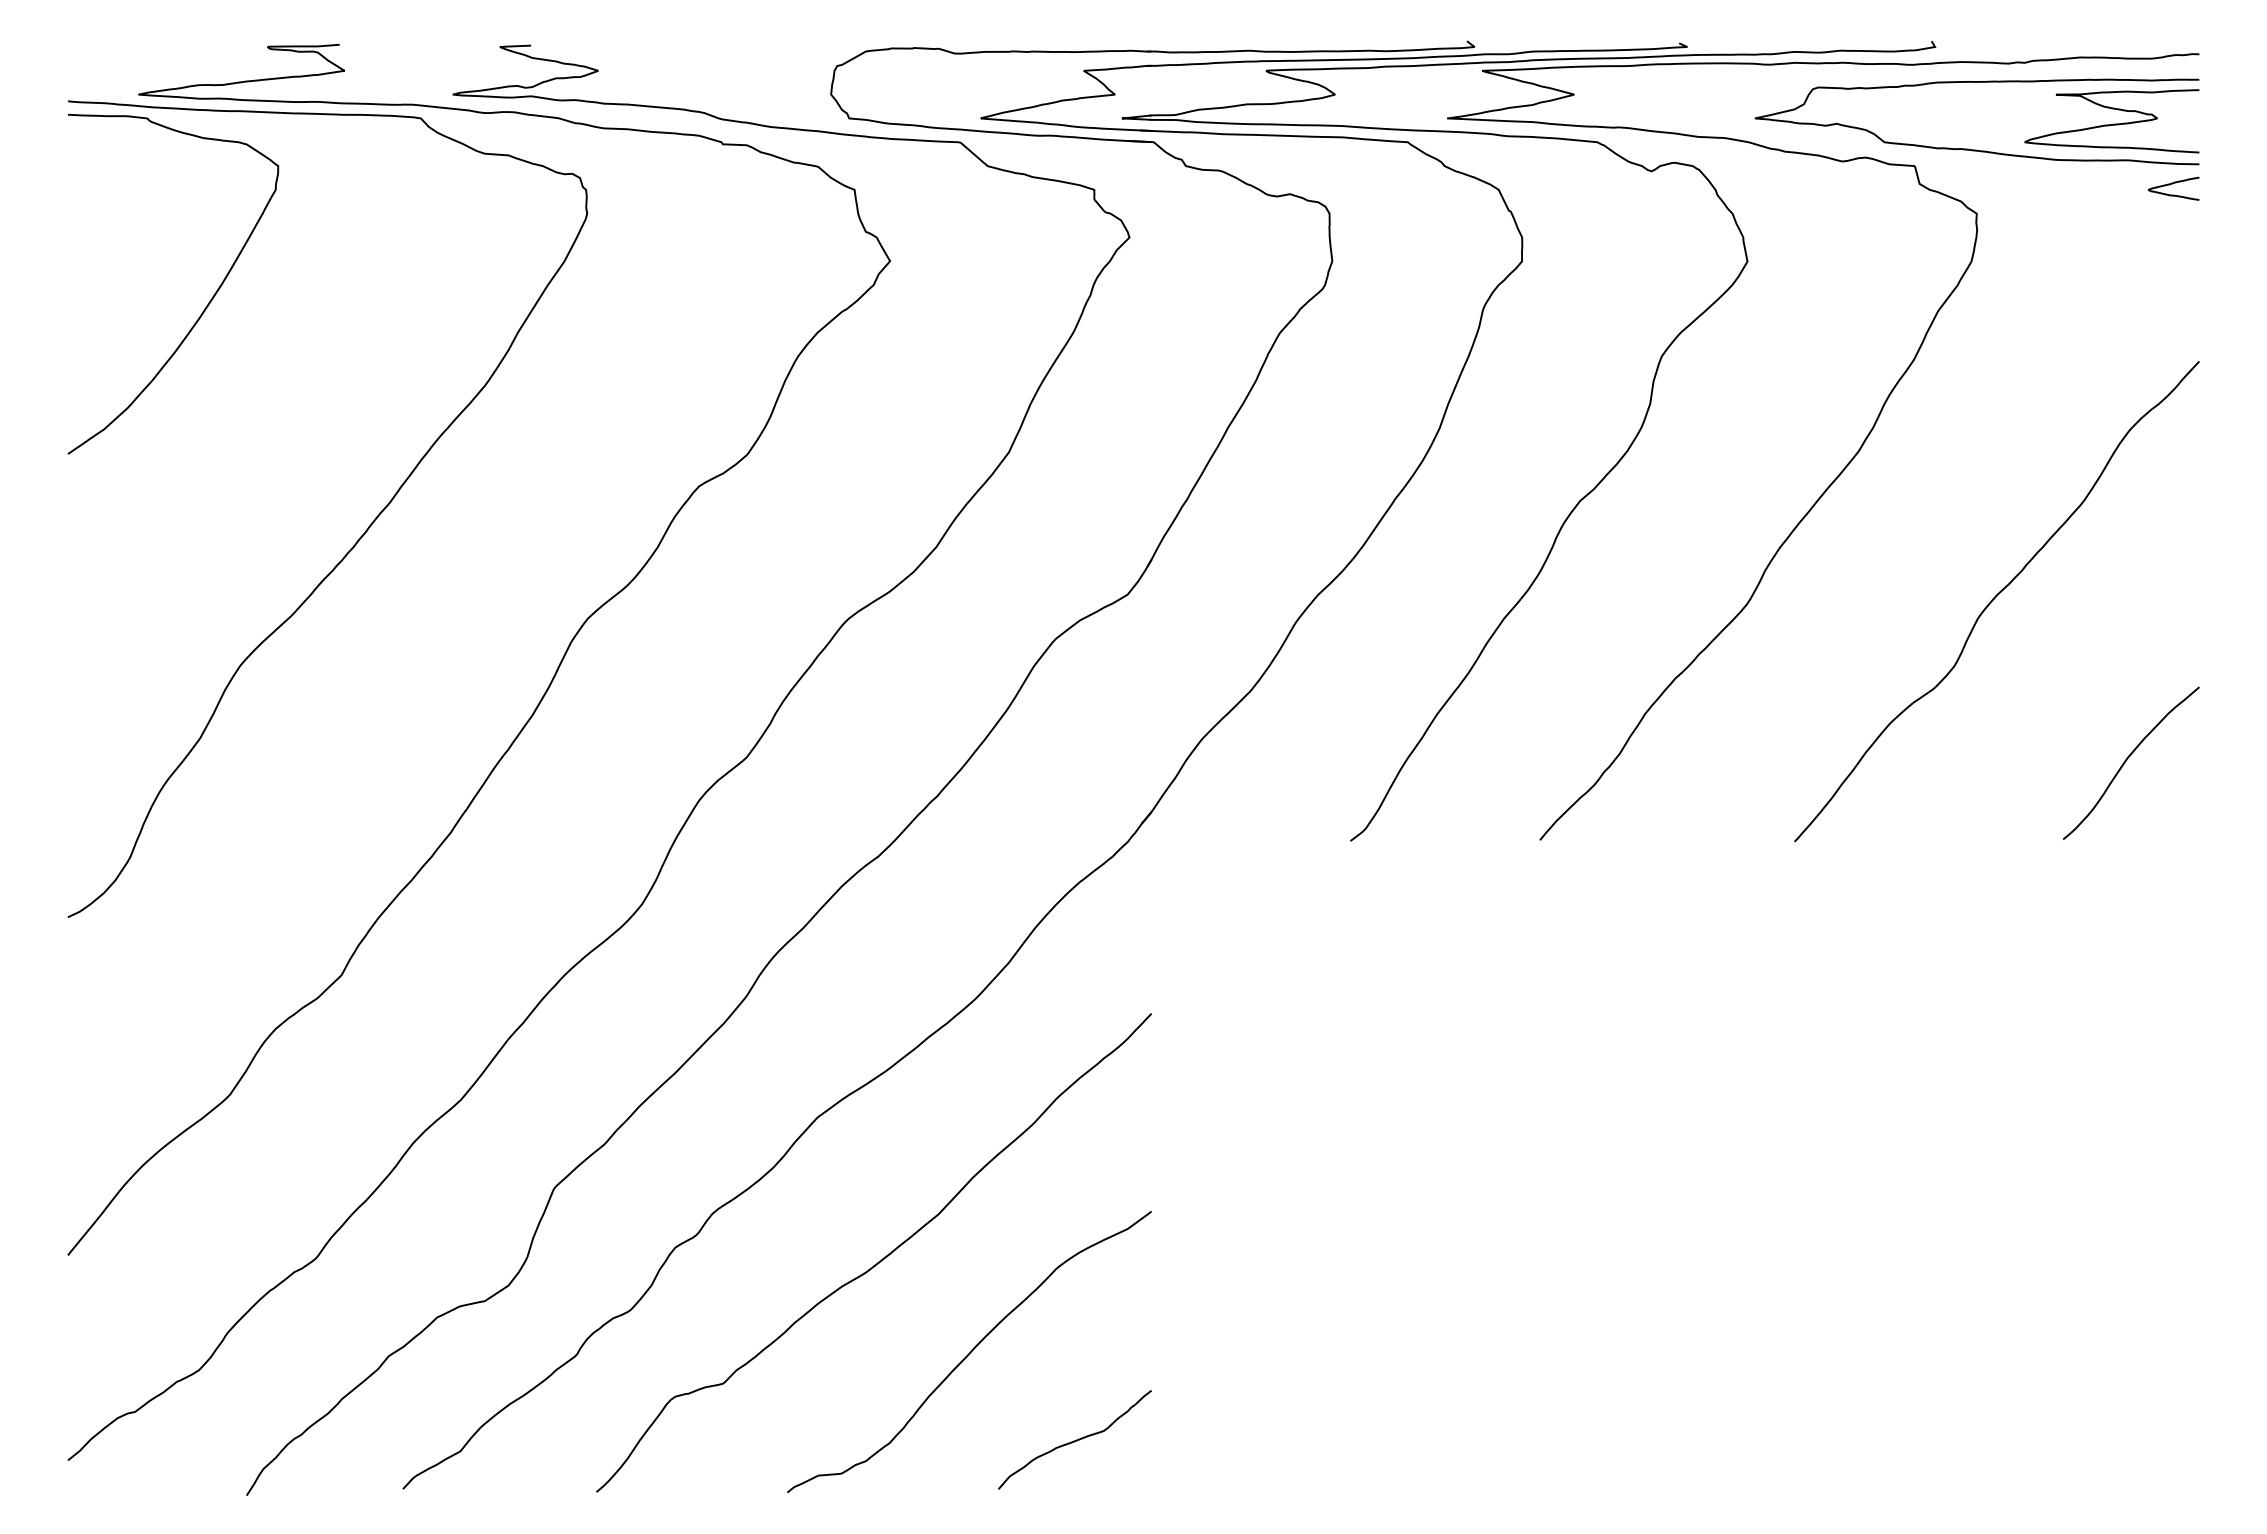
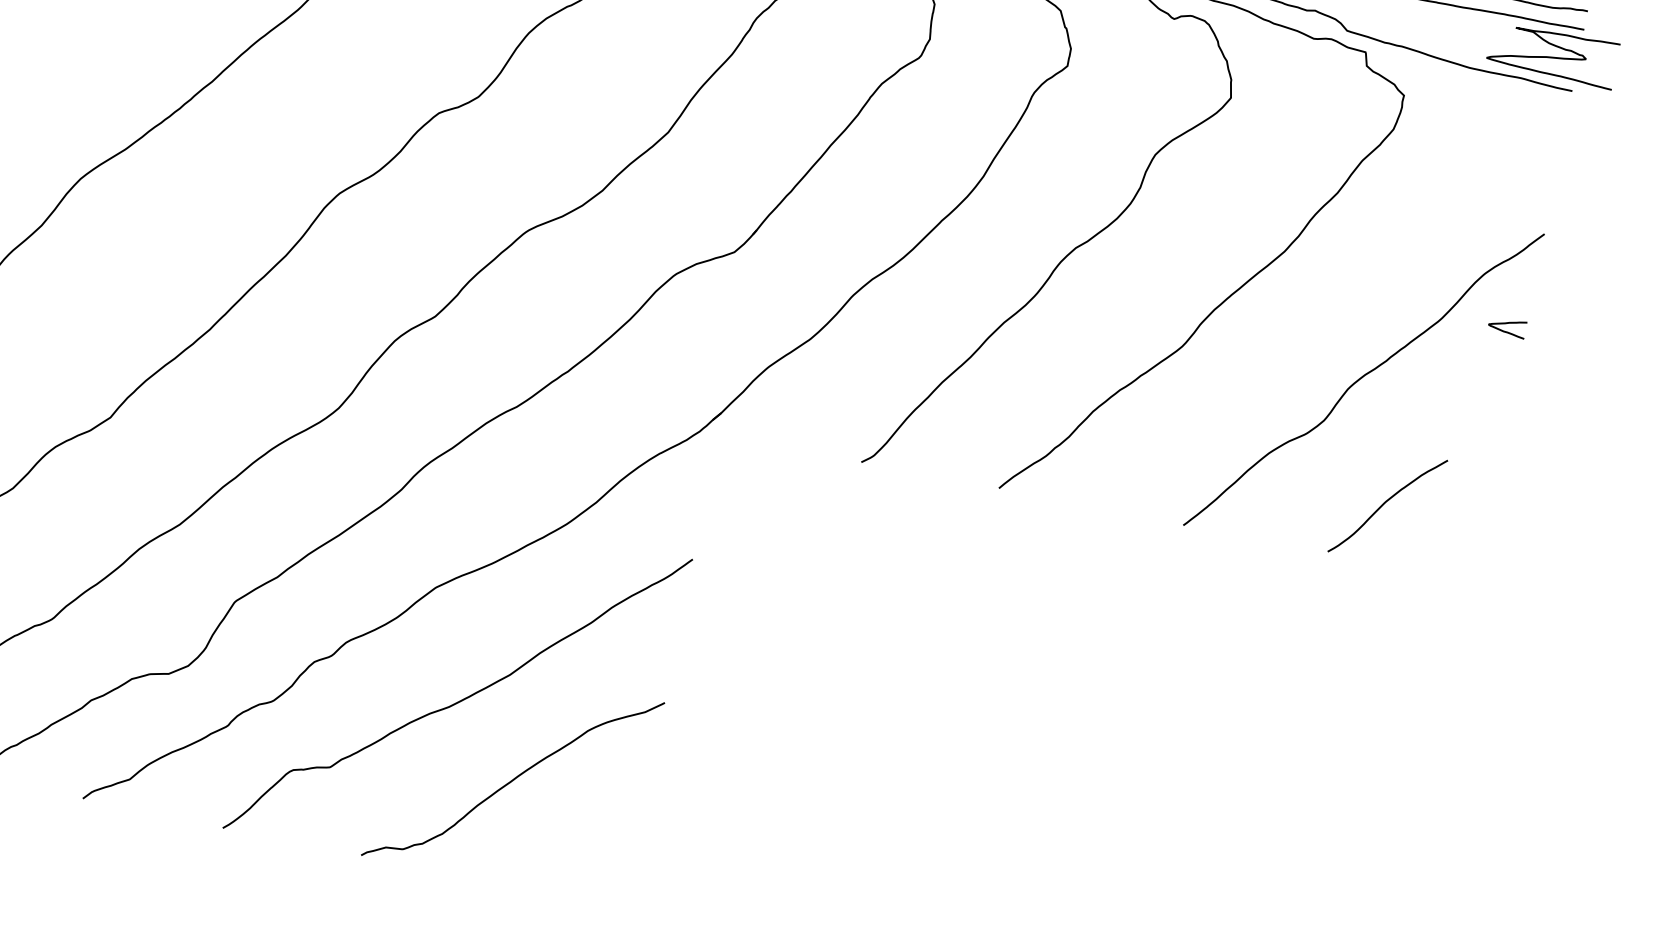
curve: (2113, 123) -> (1553, 56), moved
curve: (2172, 184) -> (1506, 323), moved
curve: (2127, 760) -> (1385, 503), moved
curve: (1074, 1440) -> (576, 858), removed

